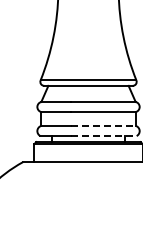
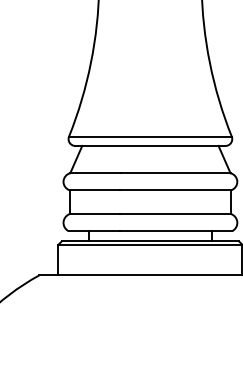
line: (103, 126) -> (175, 214), dashed -> solid
line: (104, 136) -> (177, 231), dashed -> solid

